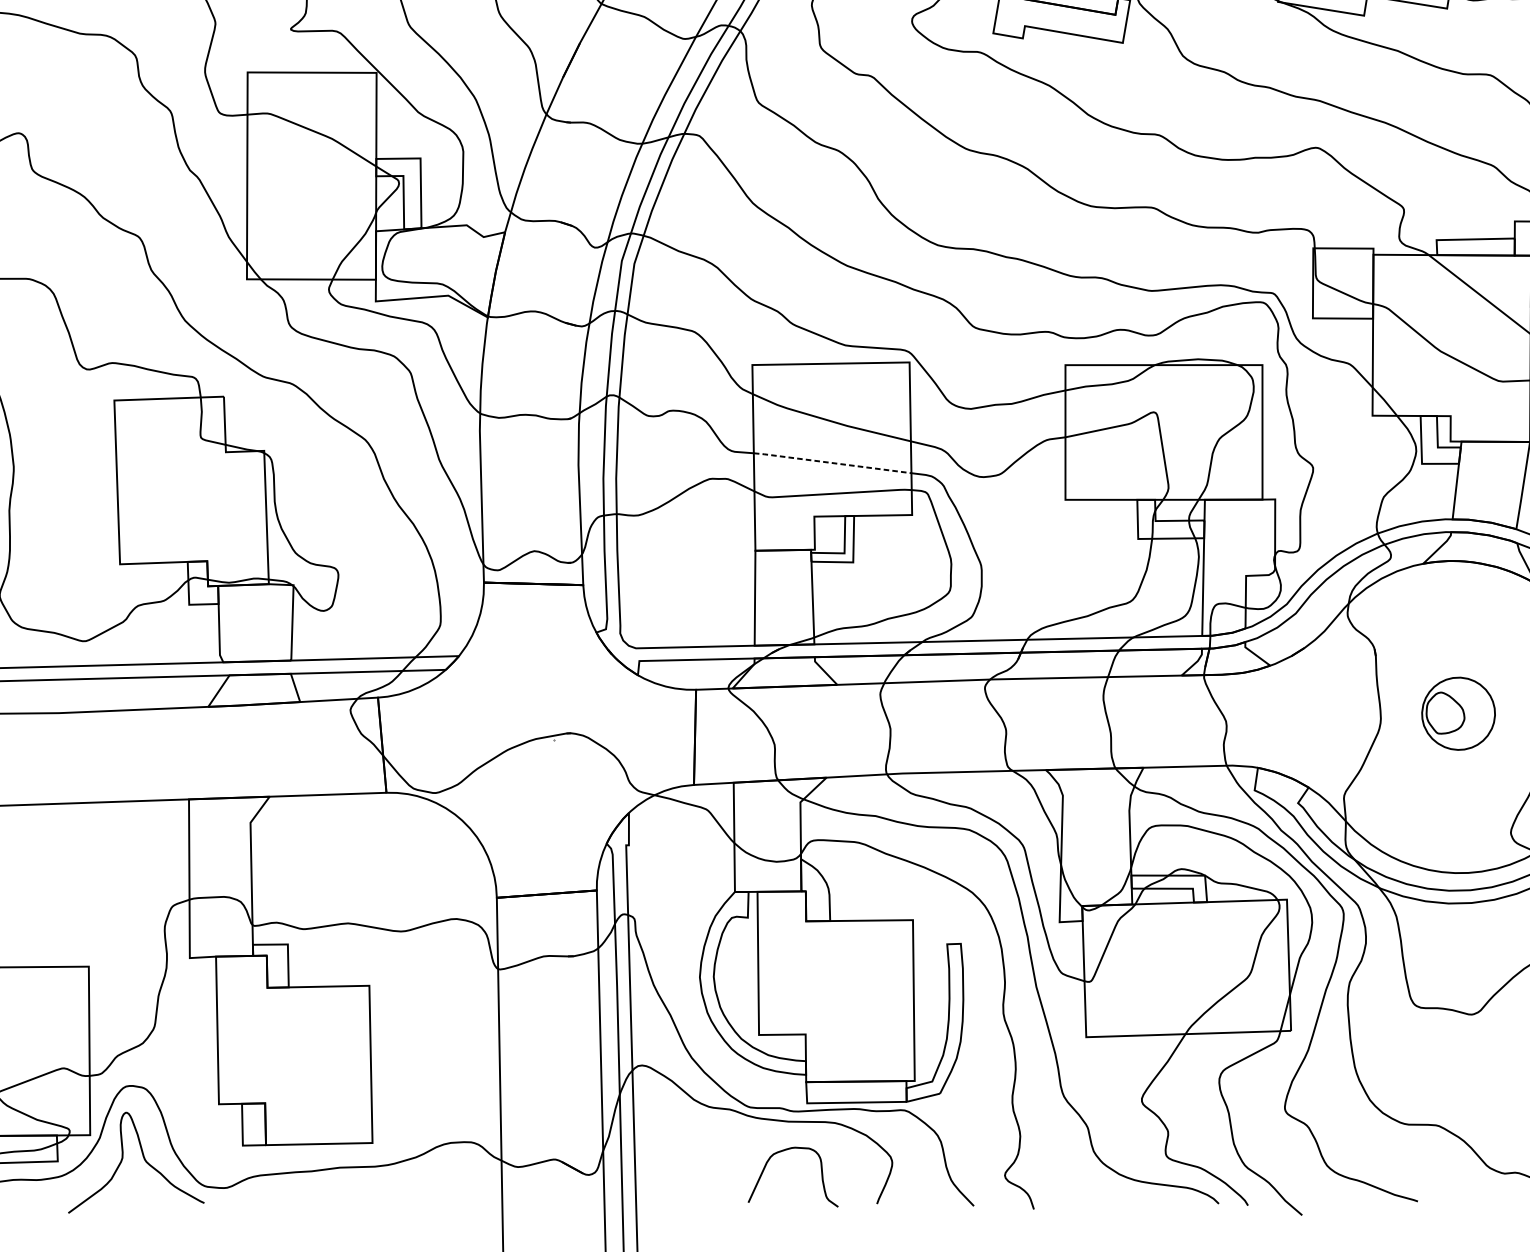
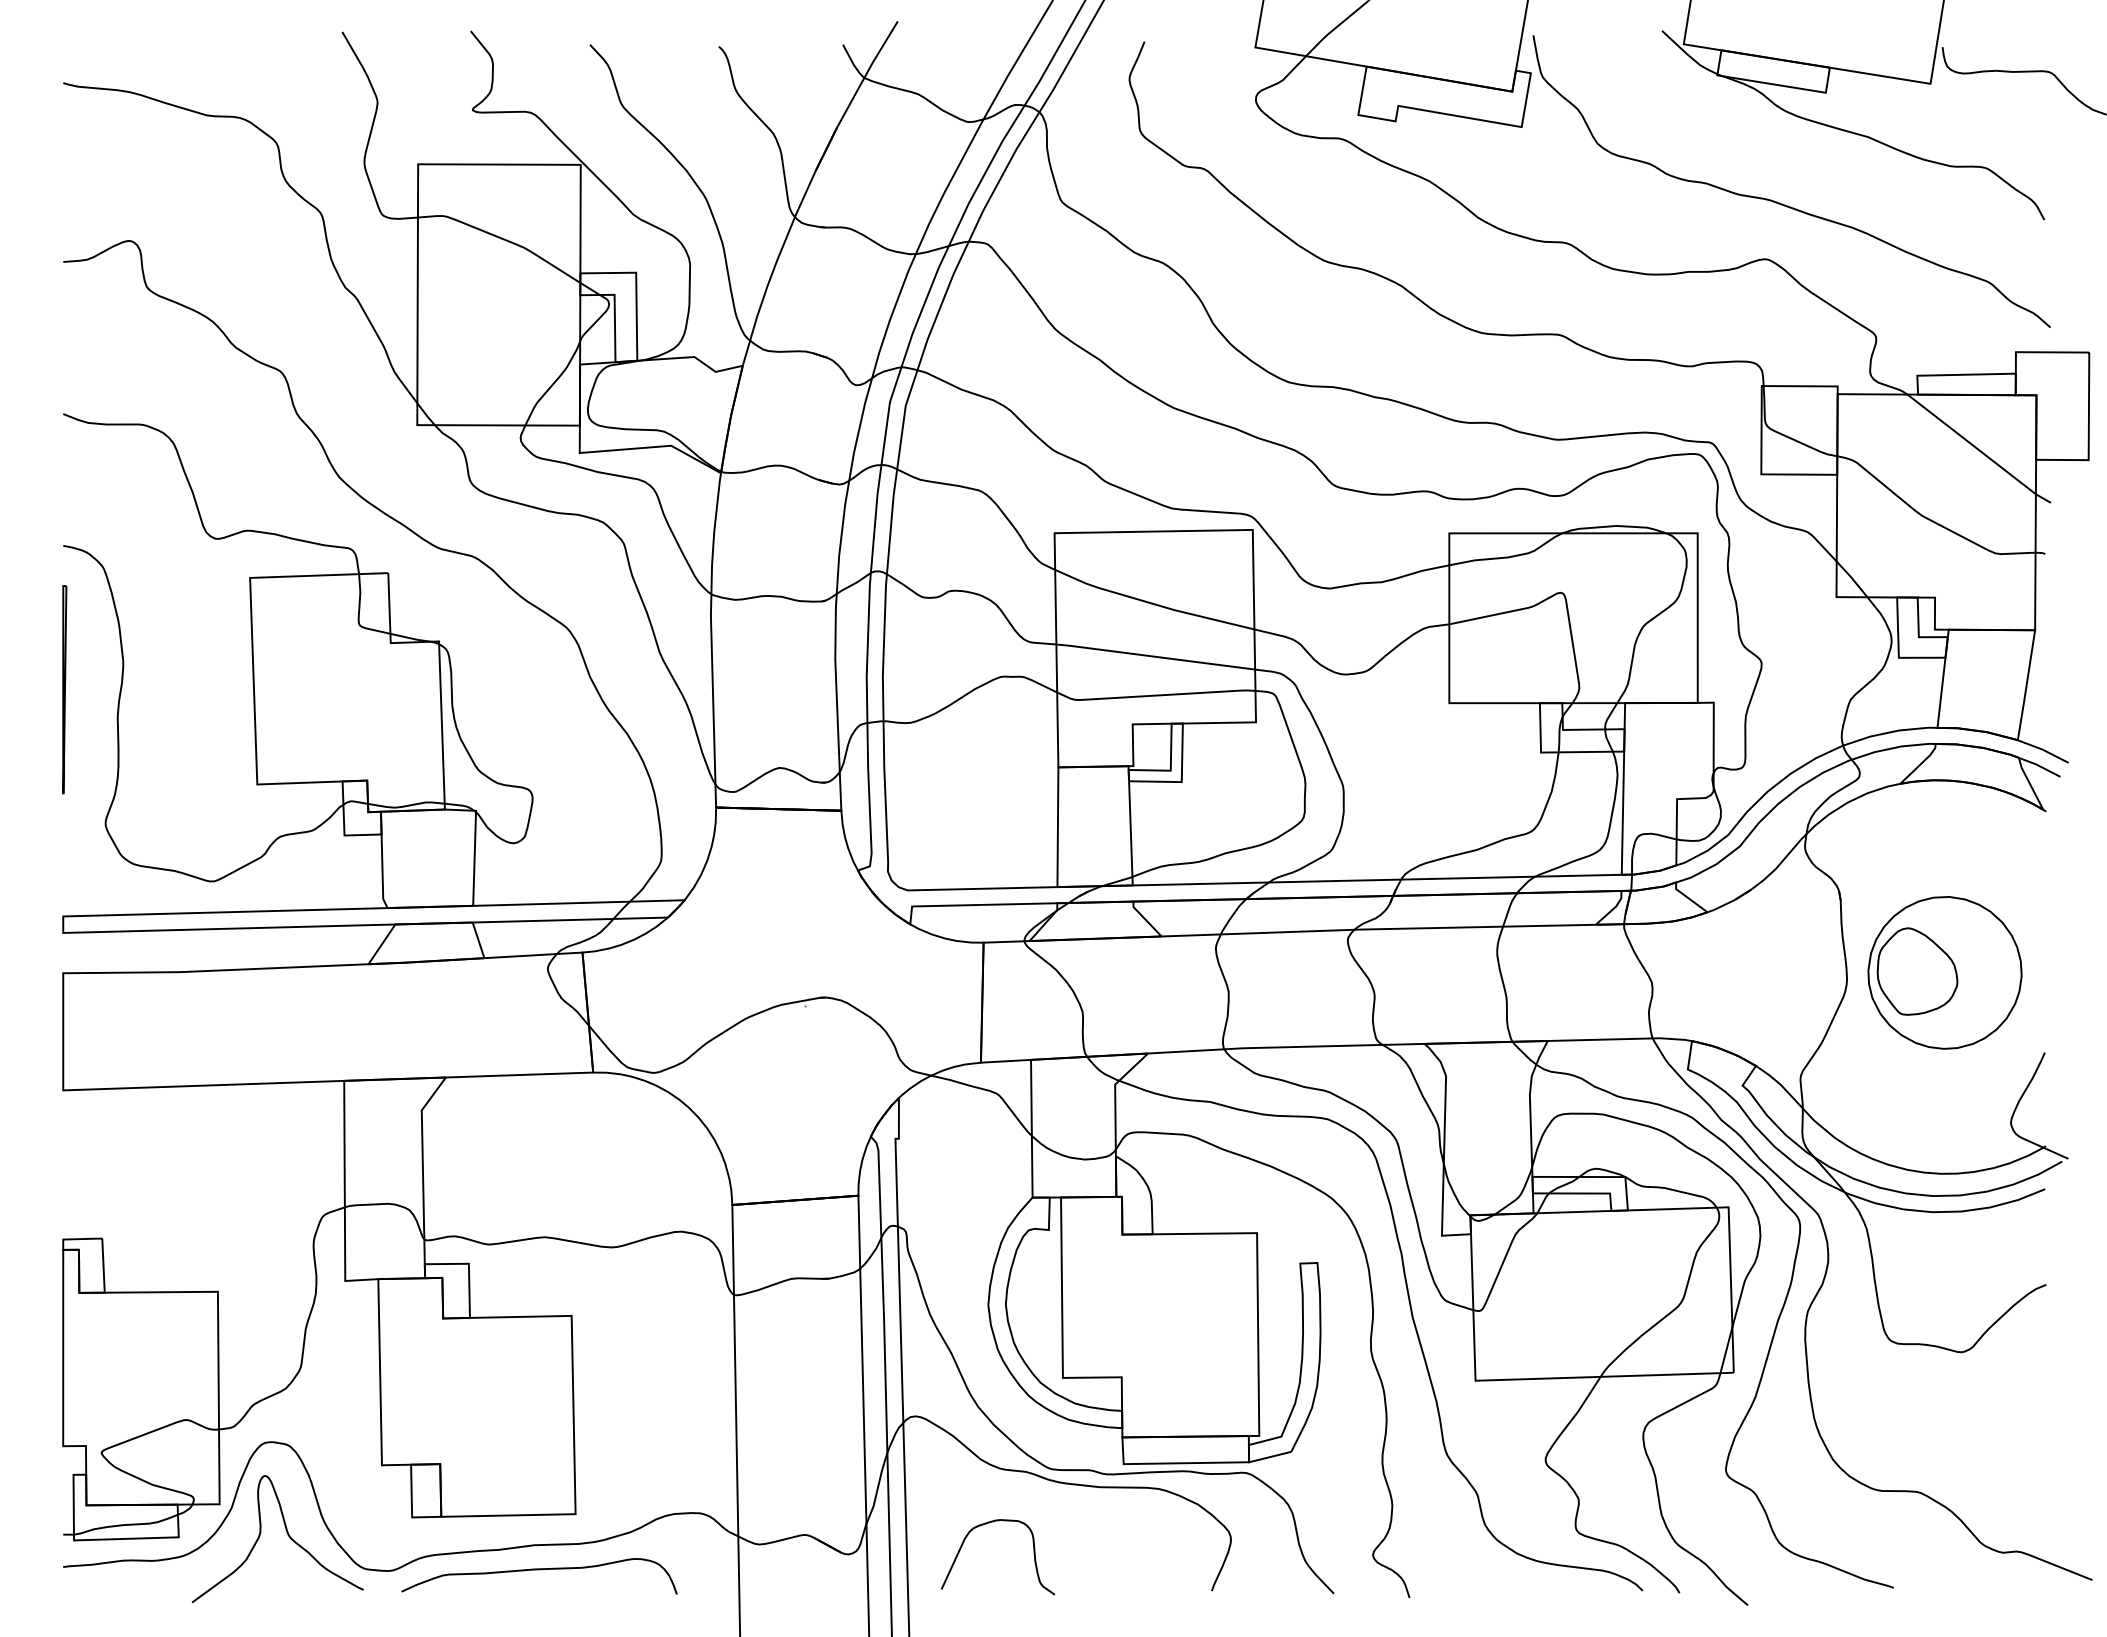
line: (832, 462) -> (1155, 656), dashed -> solid
part: (1458, 713) -> (1944, 972), size x1.67
curve: (784, 1151) -> (986, 1524), moved
curve: (343, 1187) -> (539, 1570), added

